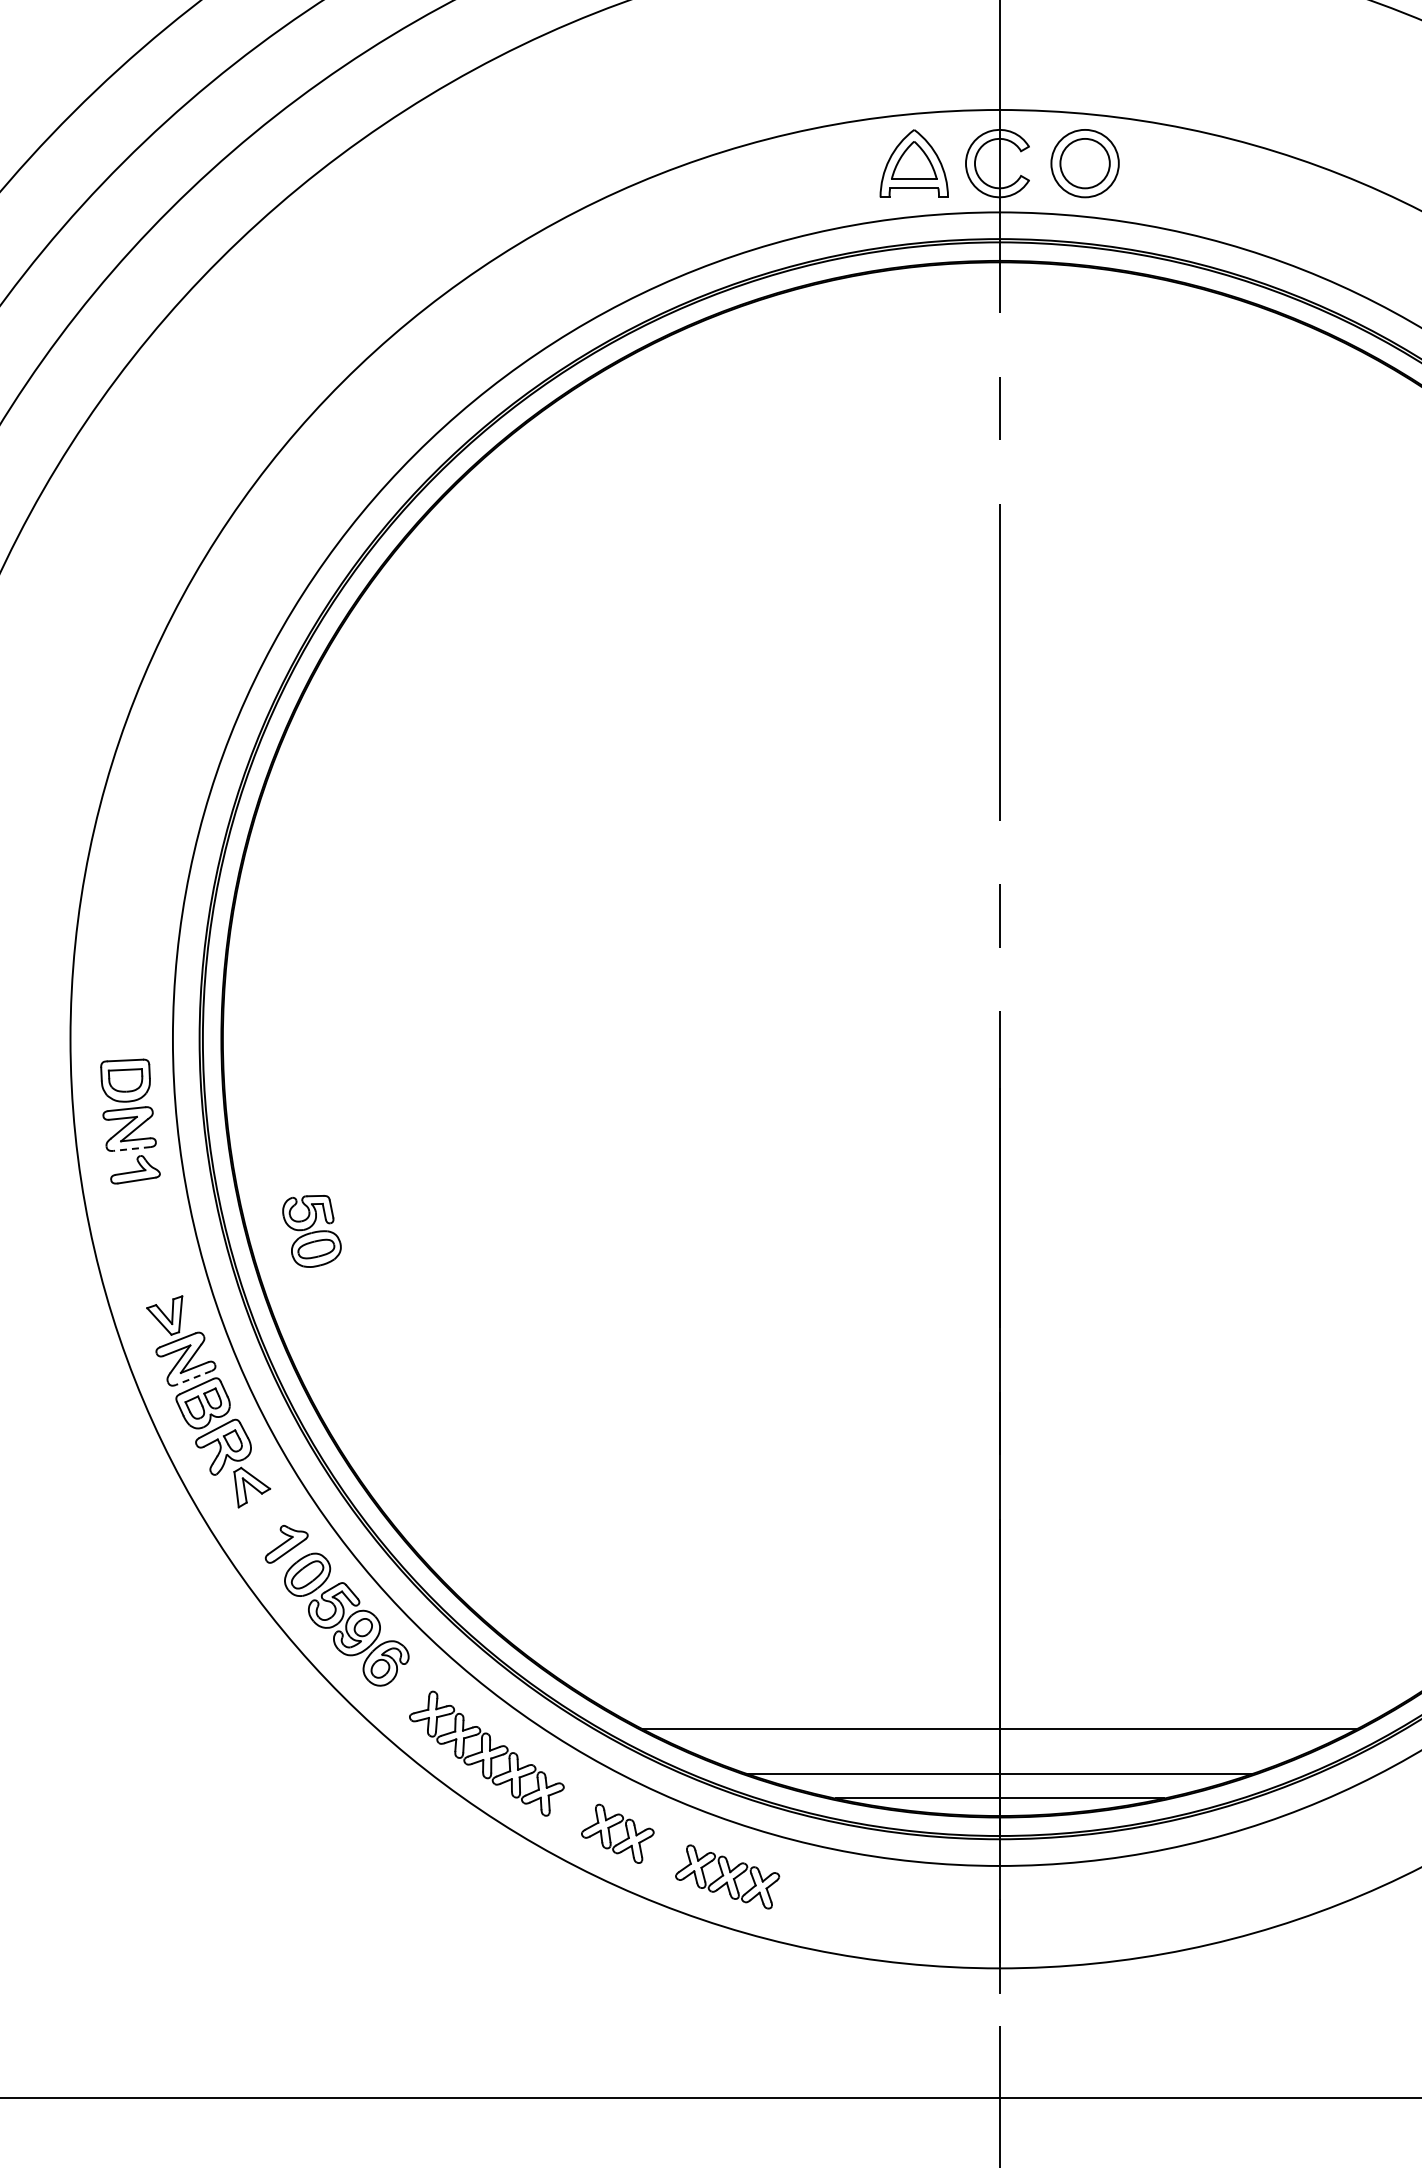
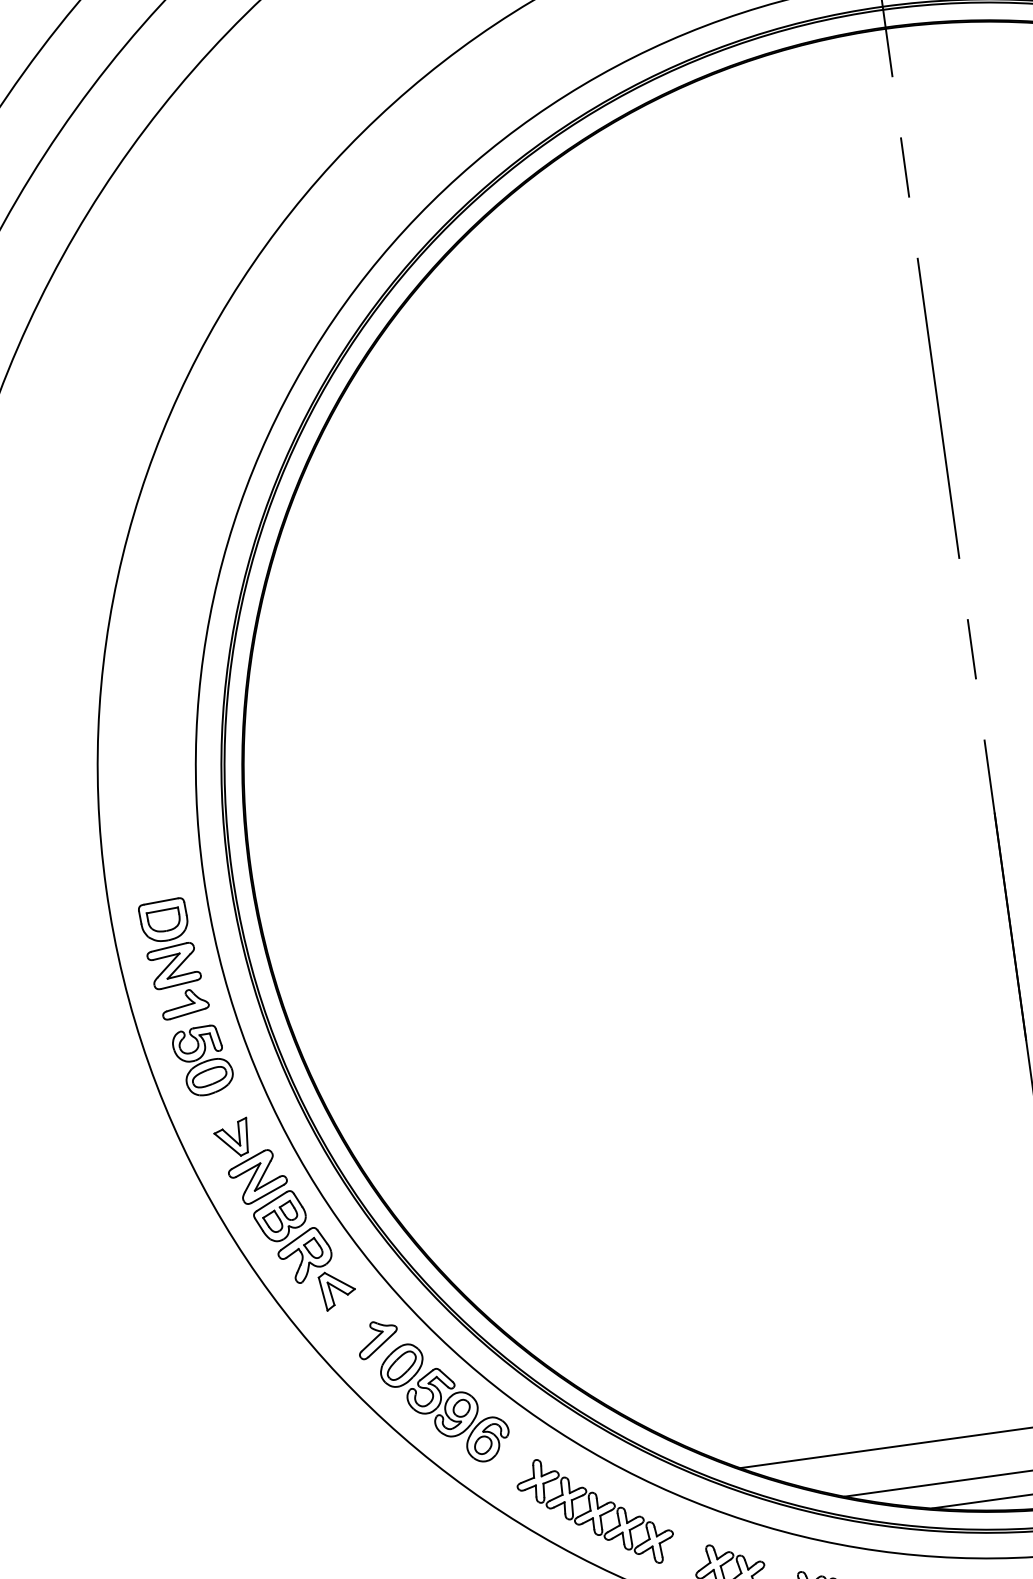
line: (132, 1149) -> (179, 985), dashed -> solid
part: (311, 1231) -> (202, 1061), moved
line: (193, 1378) -> (267, 1194), dashed -> solid

